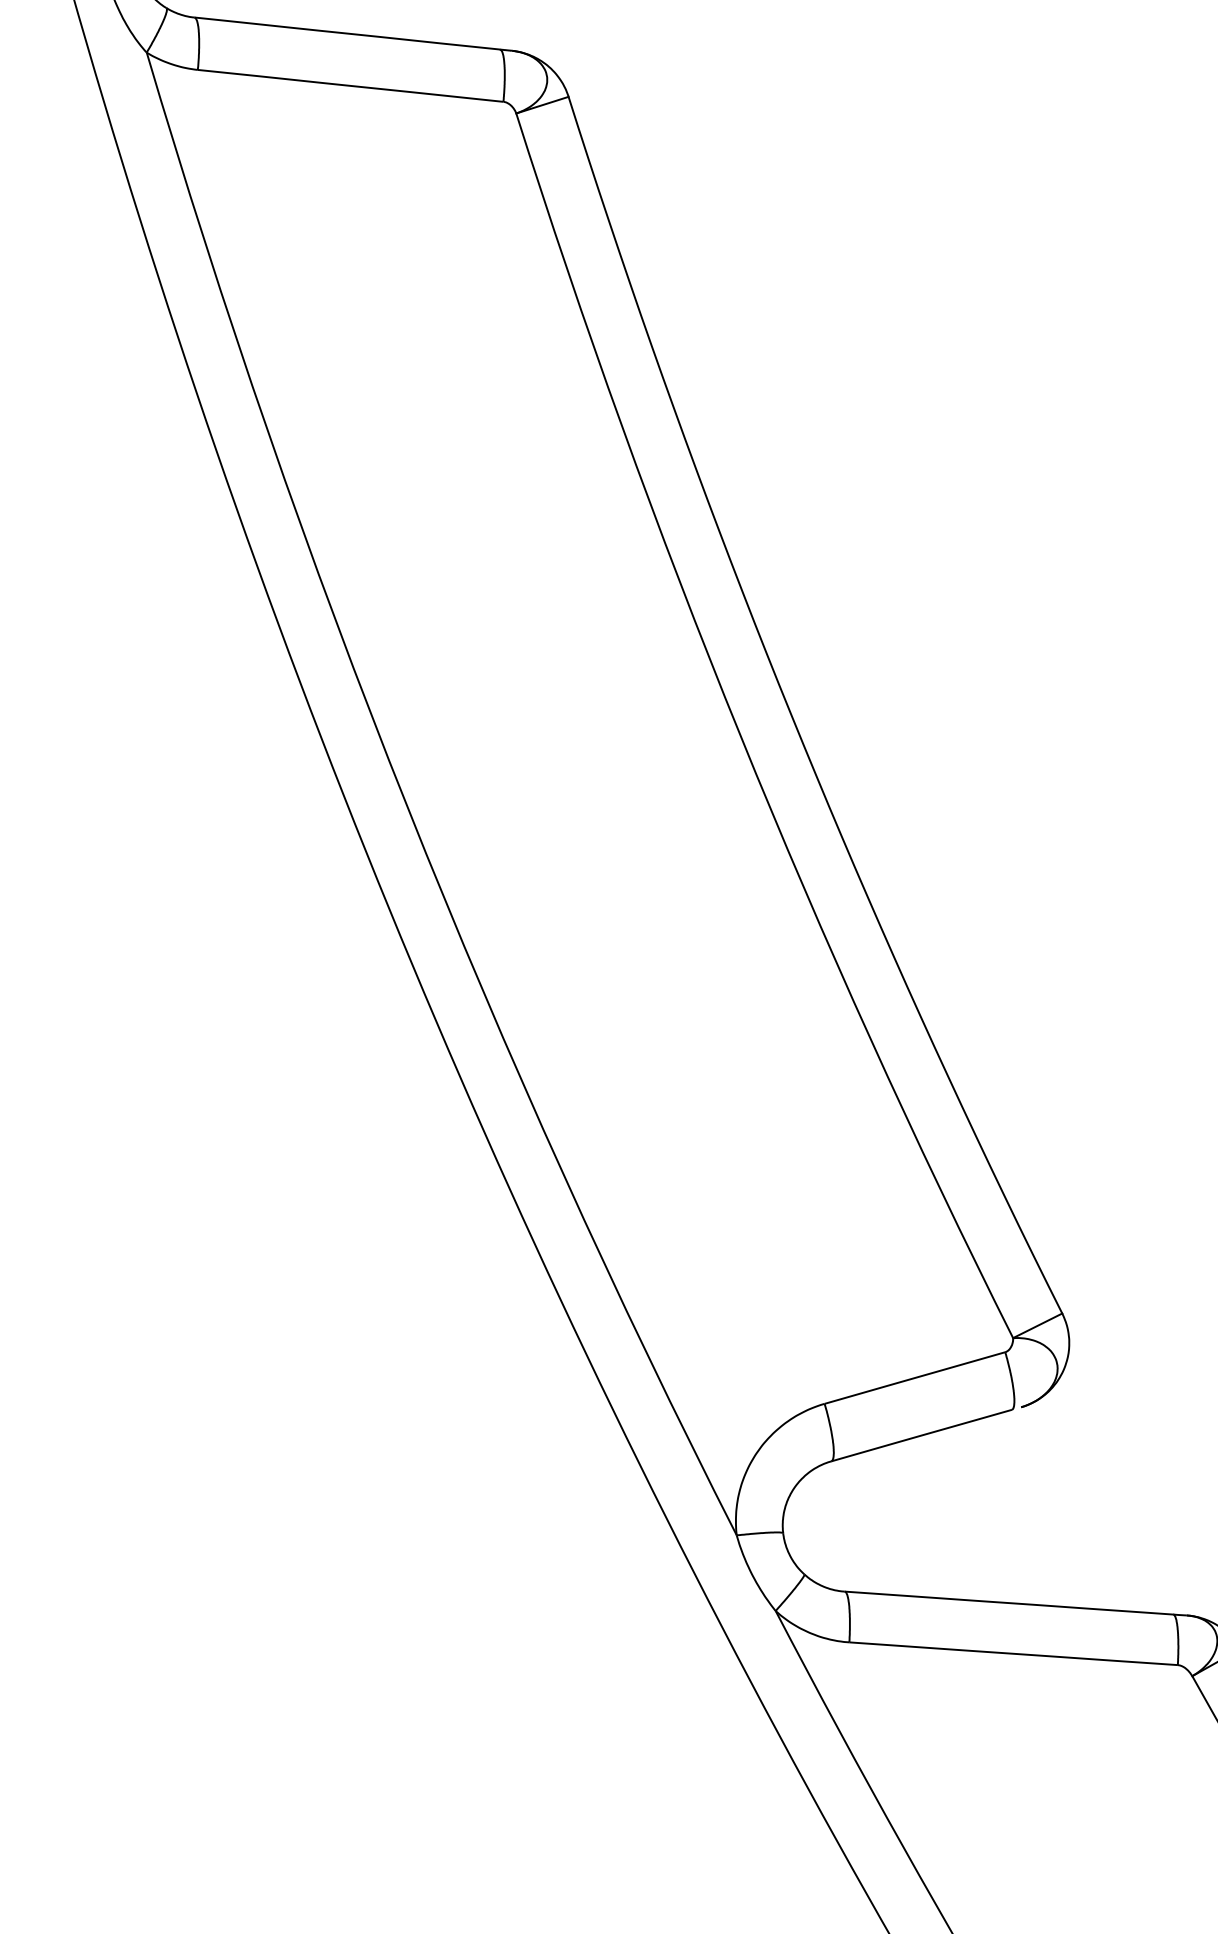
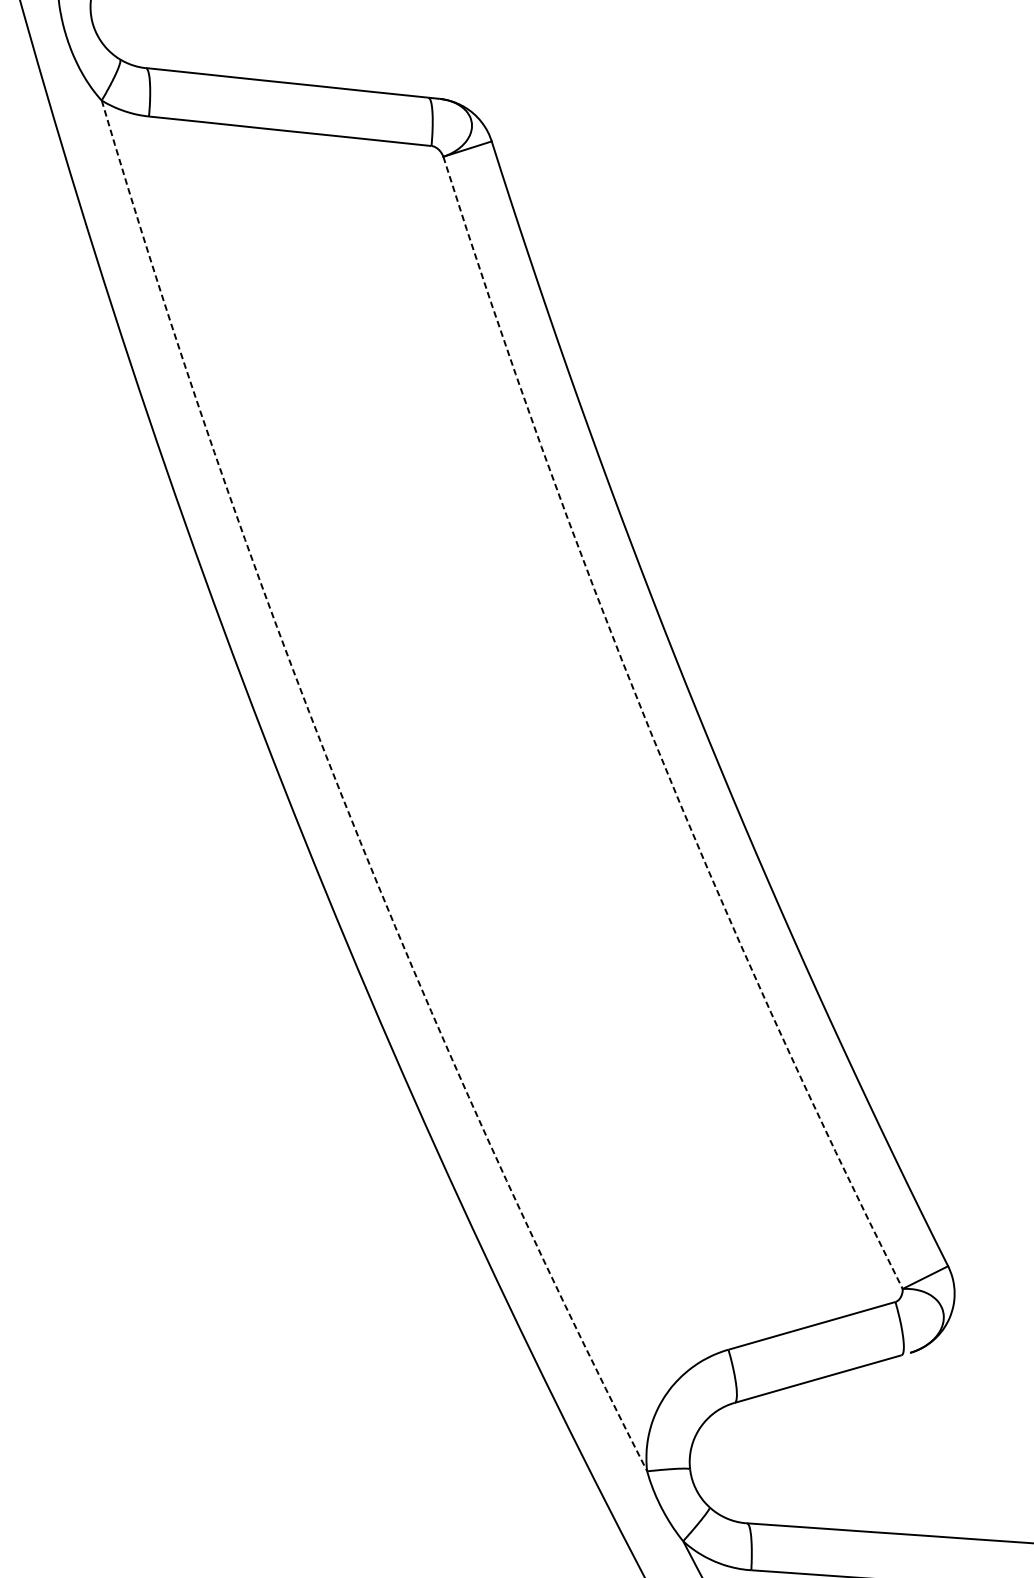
arc: (740, 735) -> (650, 731), solid -> dashed
arc: (407, 807) -> (342, 798), solid -> dashed

